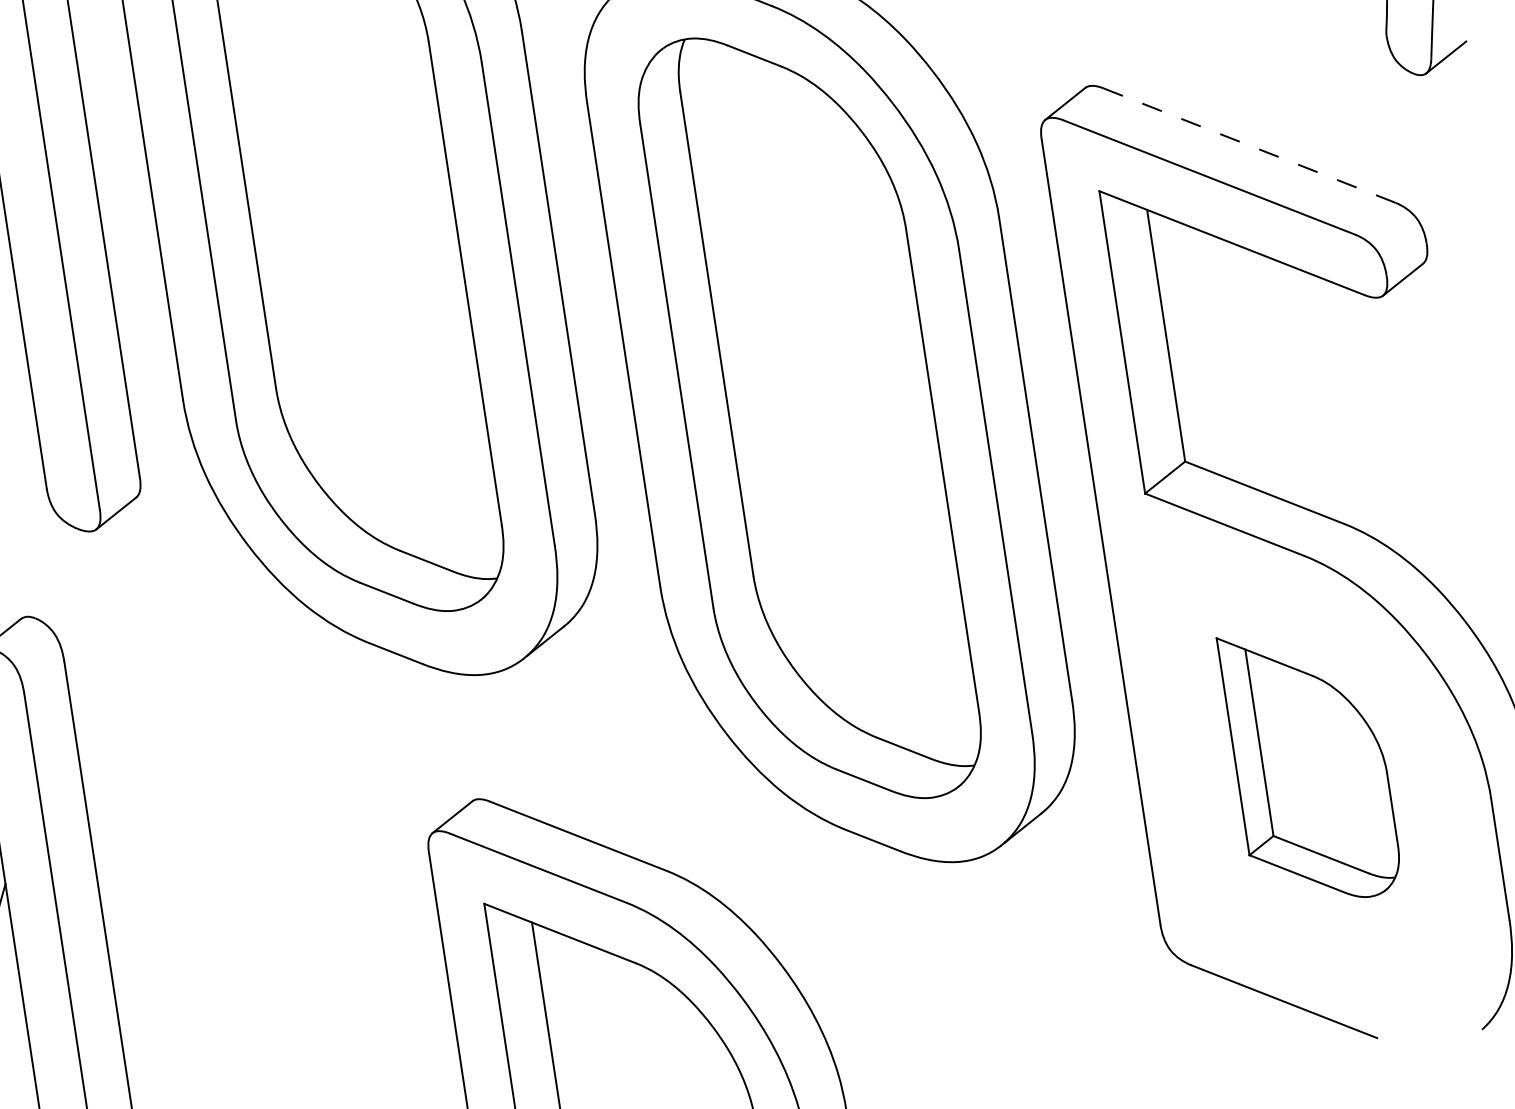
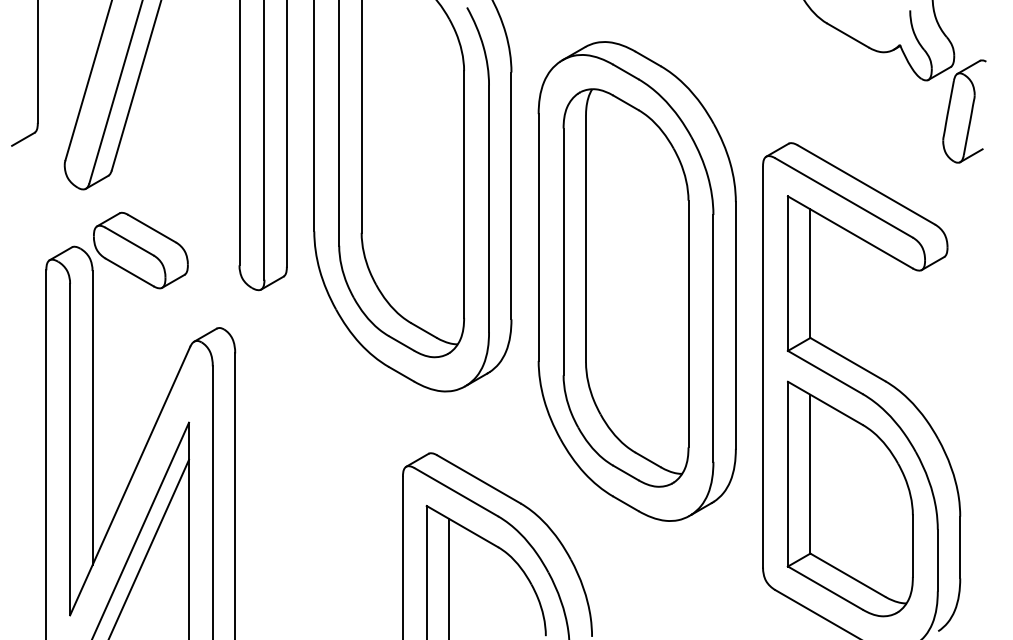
line: (1249, 144) -> (866, 184), dashed -> solid
part: (1309, 764) -> (849, 498), size x1.67

